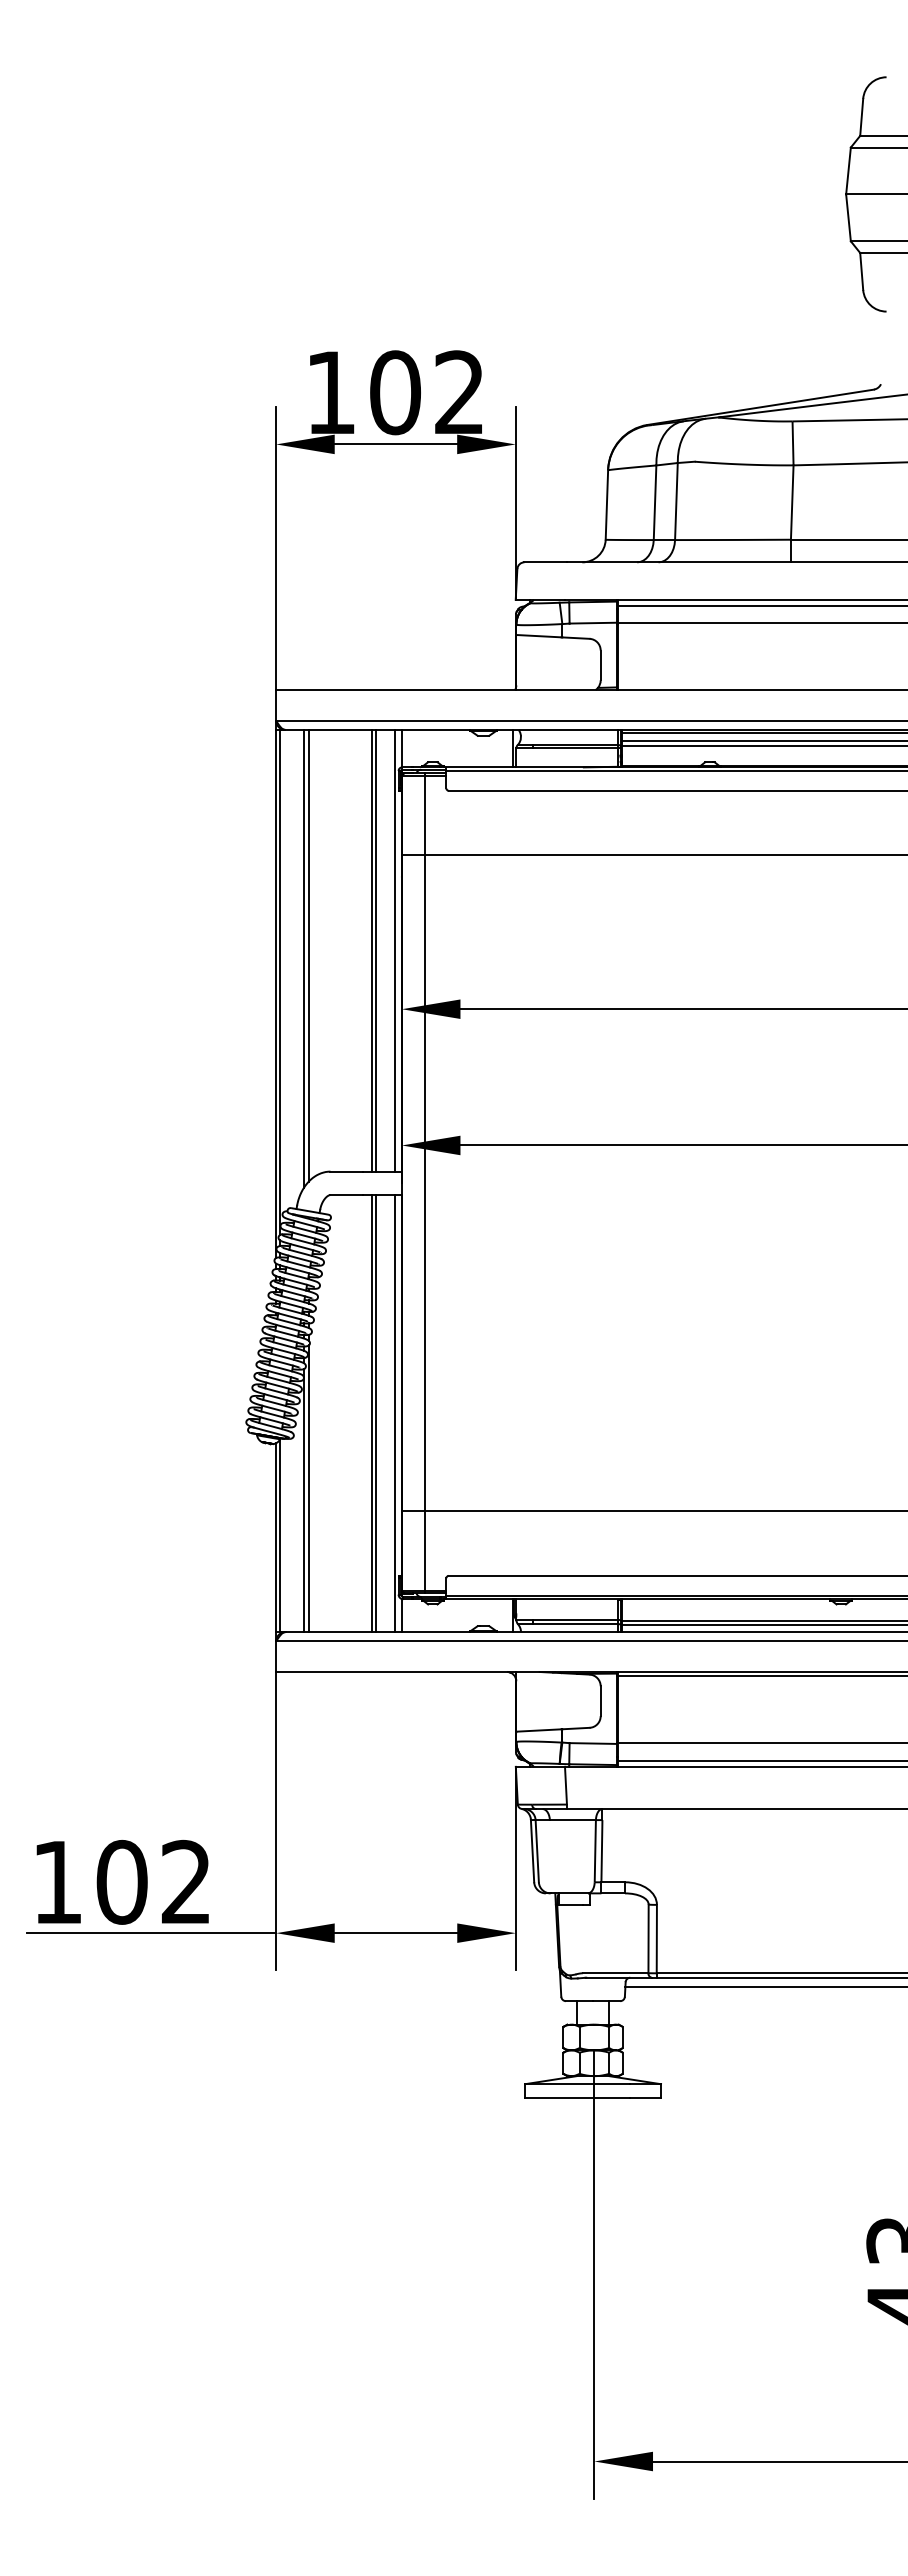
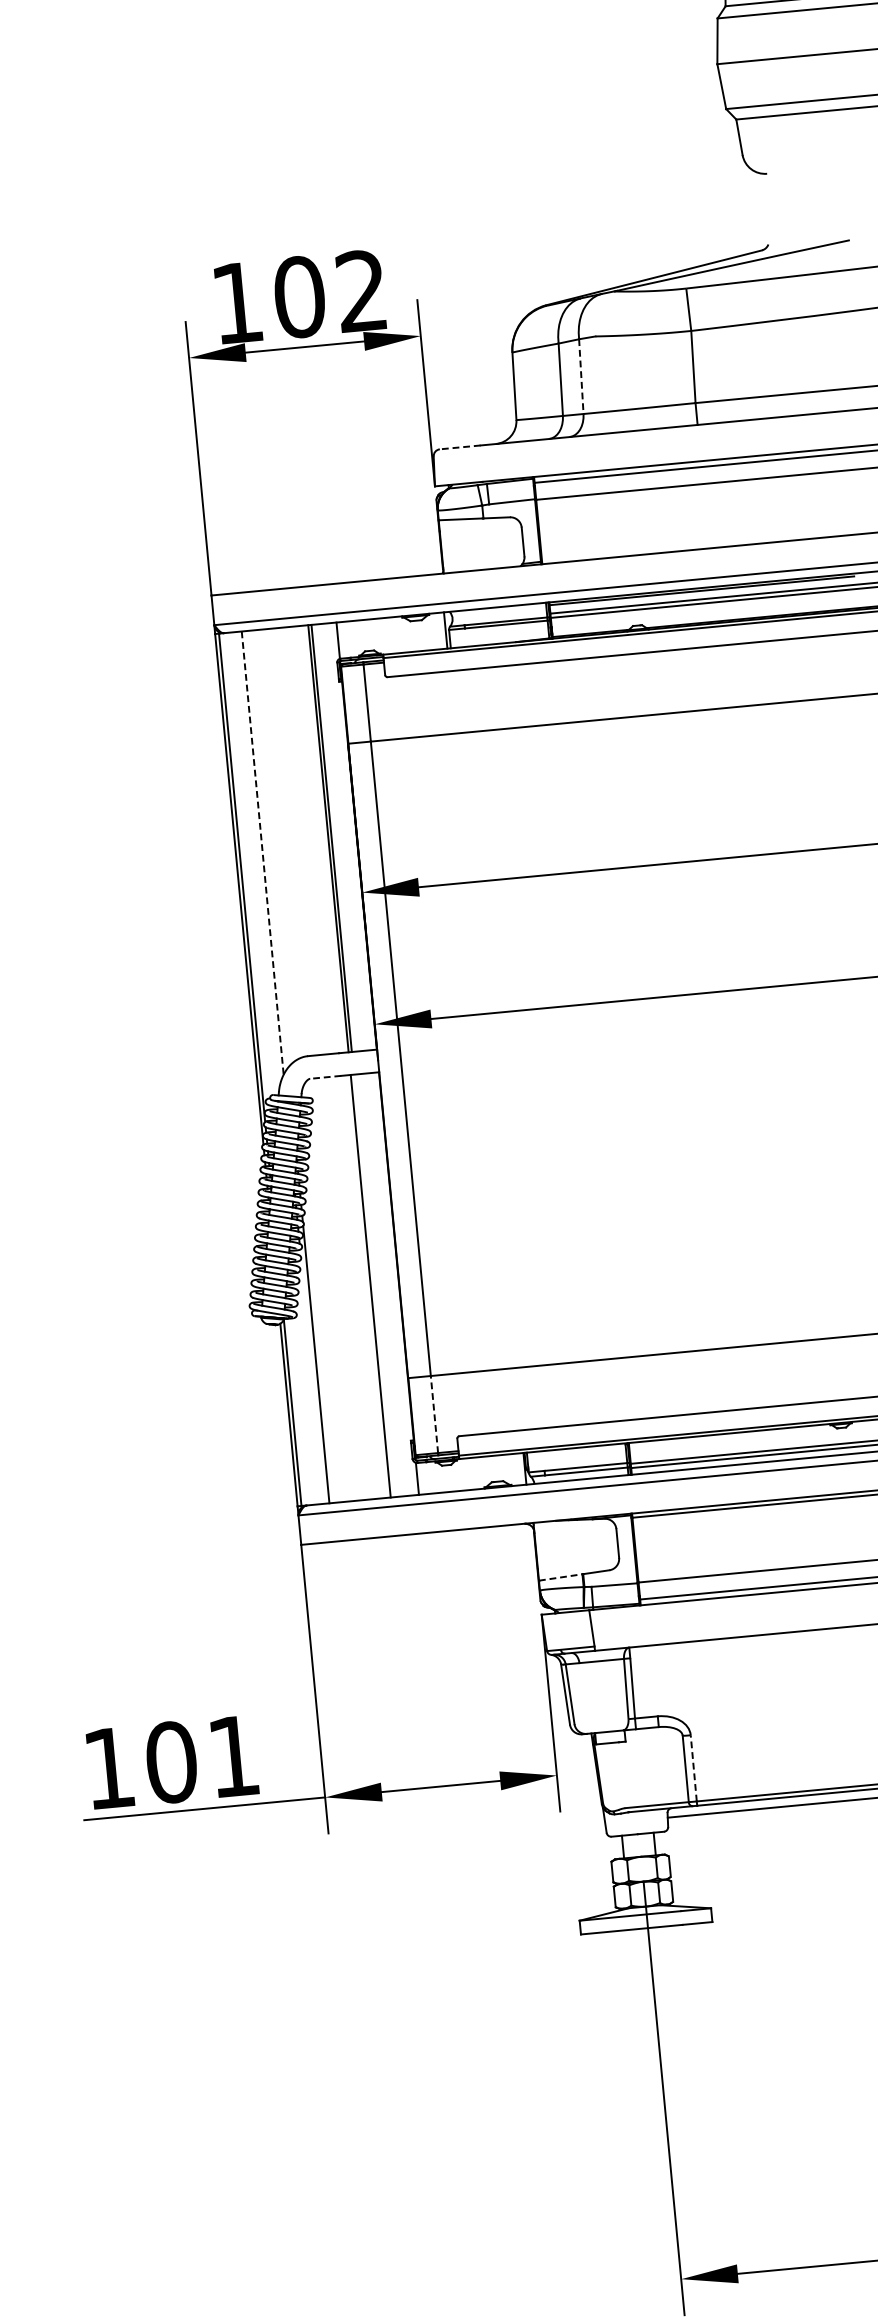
line: (676, 501) -> (581, 376), solid -> dashed
line: (544, 562) -> (459, 447), solid -> dashed
line: (394, 950) -> (349, 836), removed
line: (309, 955) -> (268, 849), removed
line: (303, 959) -> (262, 853), solid -> dashed
line: (346, 1195) -> (325, 1077), solid -> dashed
line: (375, 1413) -> (373, 1285), removed
line: (394, 1413) -> (392, 1284), removed
line: (303, 1500) -> (312, 1376), removed
line: (425, 1551) -> (434, 1414), solid -> dashed
line: (538, 1730) -> (560, 1577), solid -> dashed
text: (185, 1881) -> (232, 1755), 102 -> 101
line: (656, 1938) -> (693, 1767), solid -> dashed

